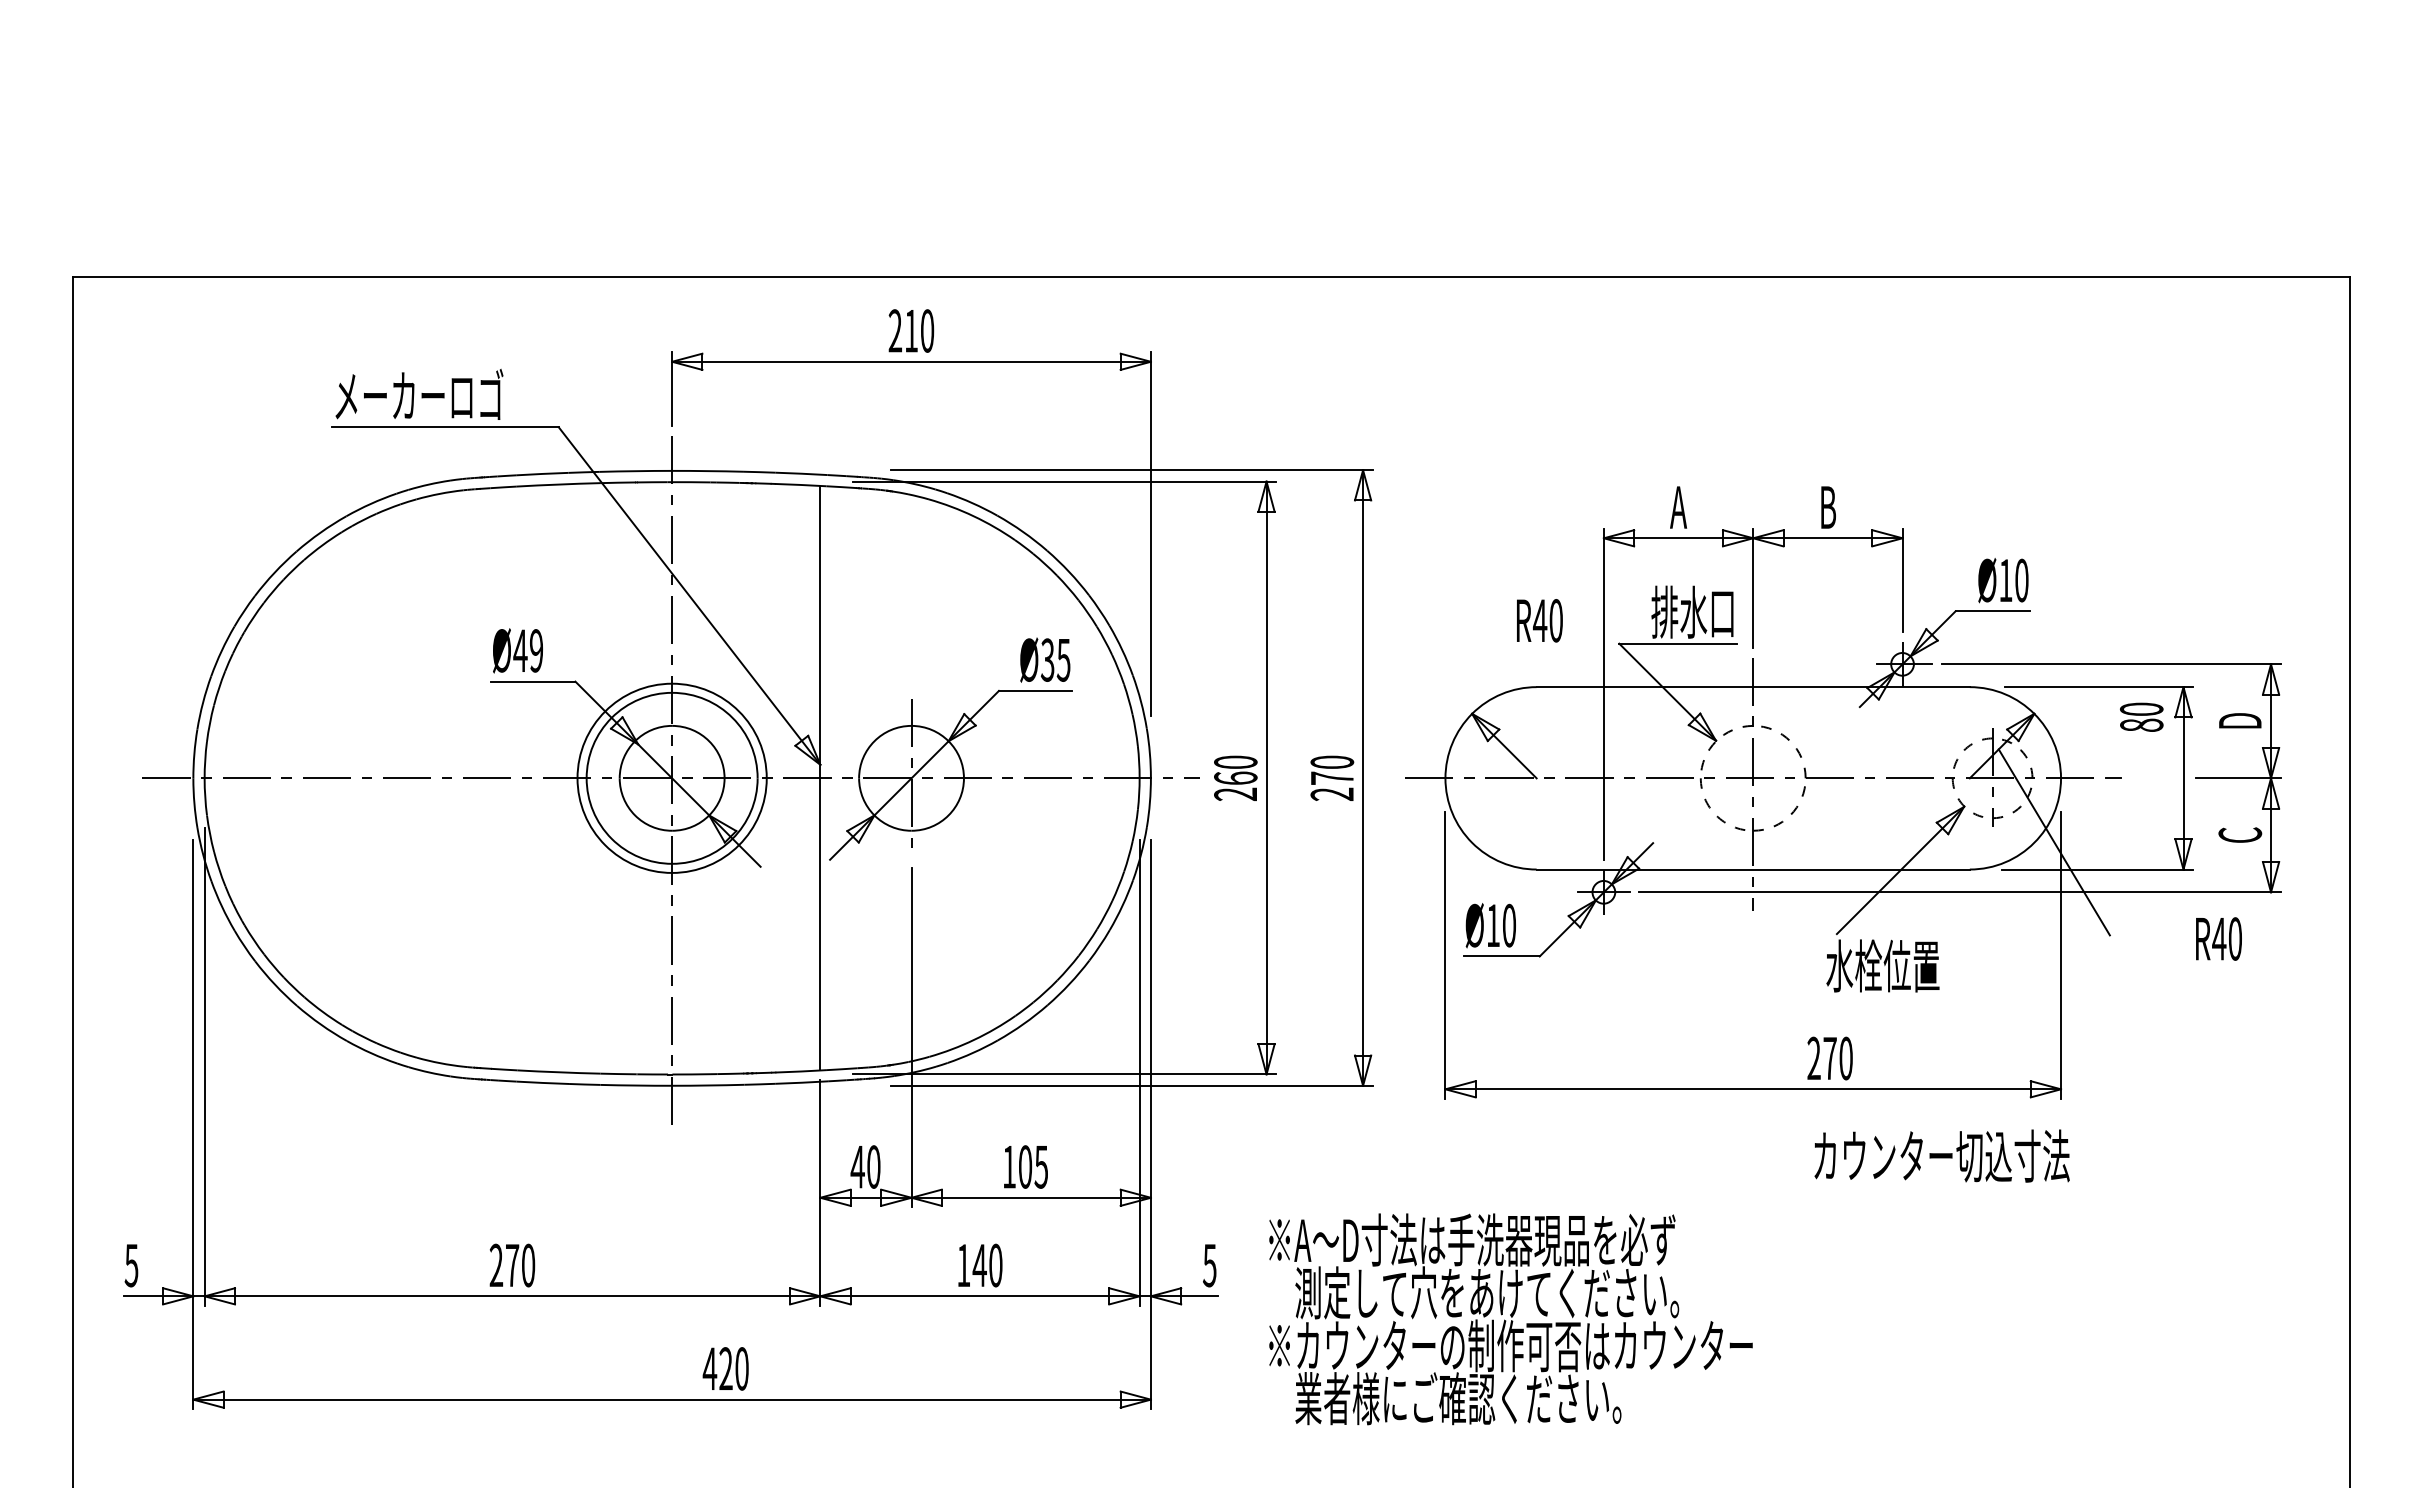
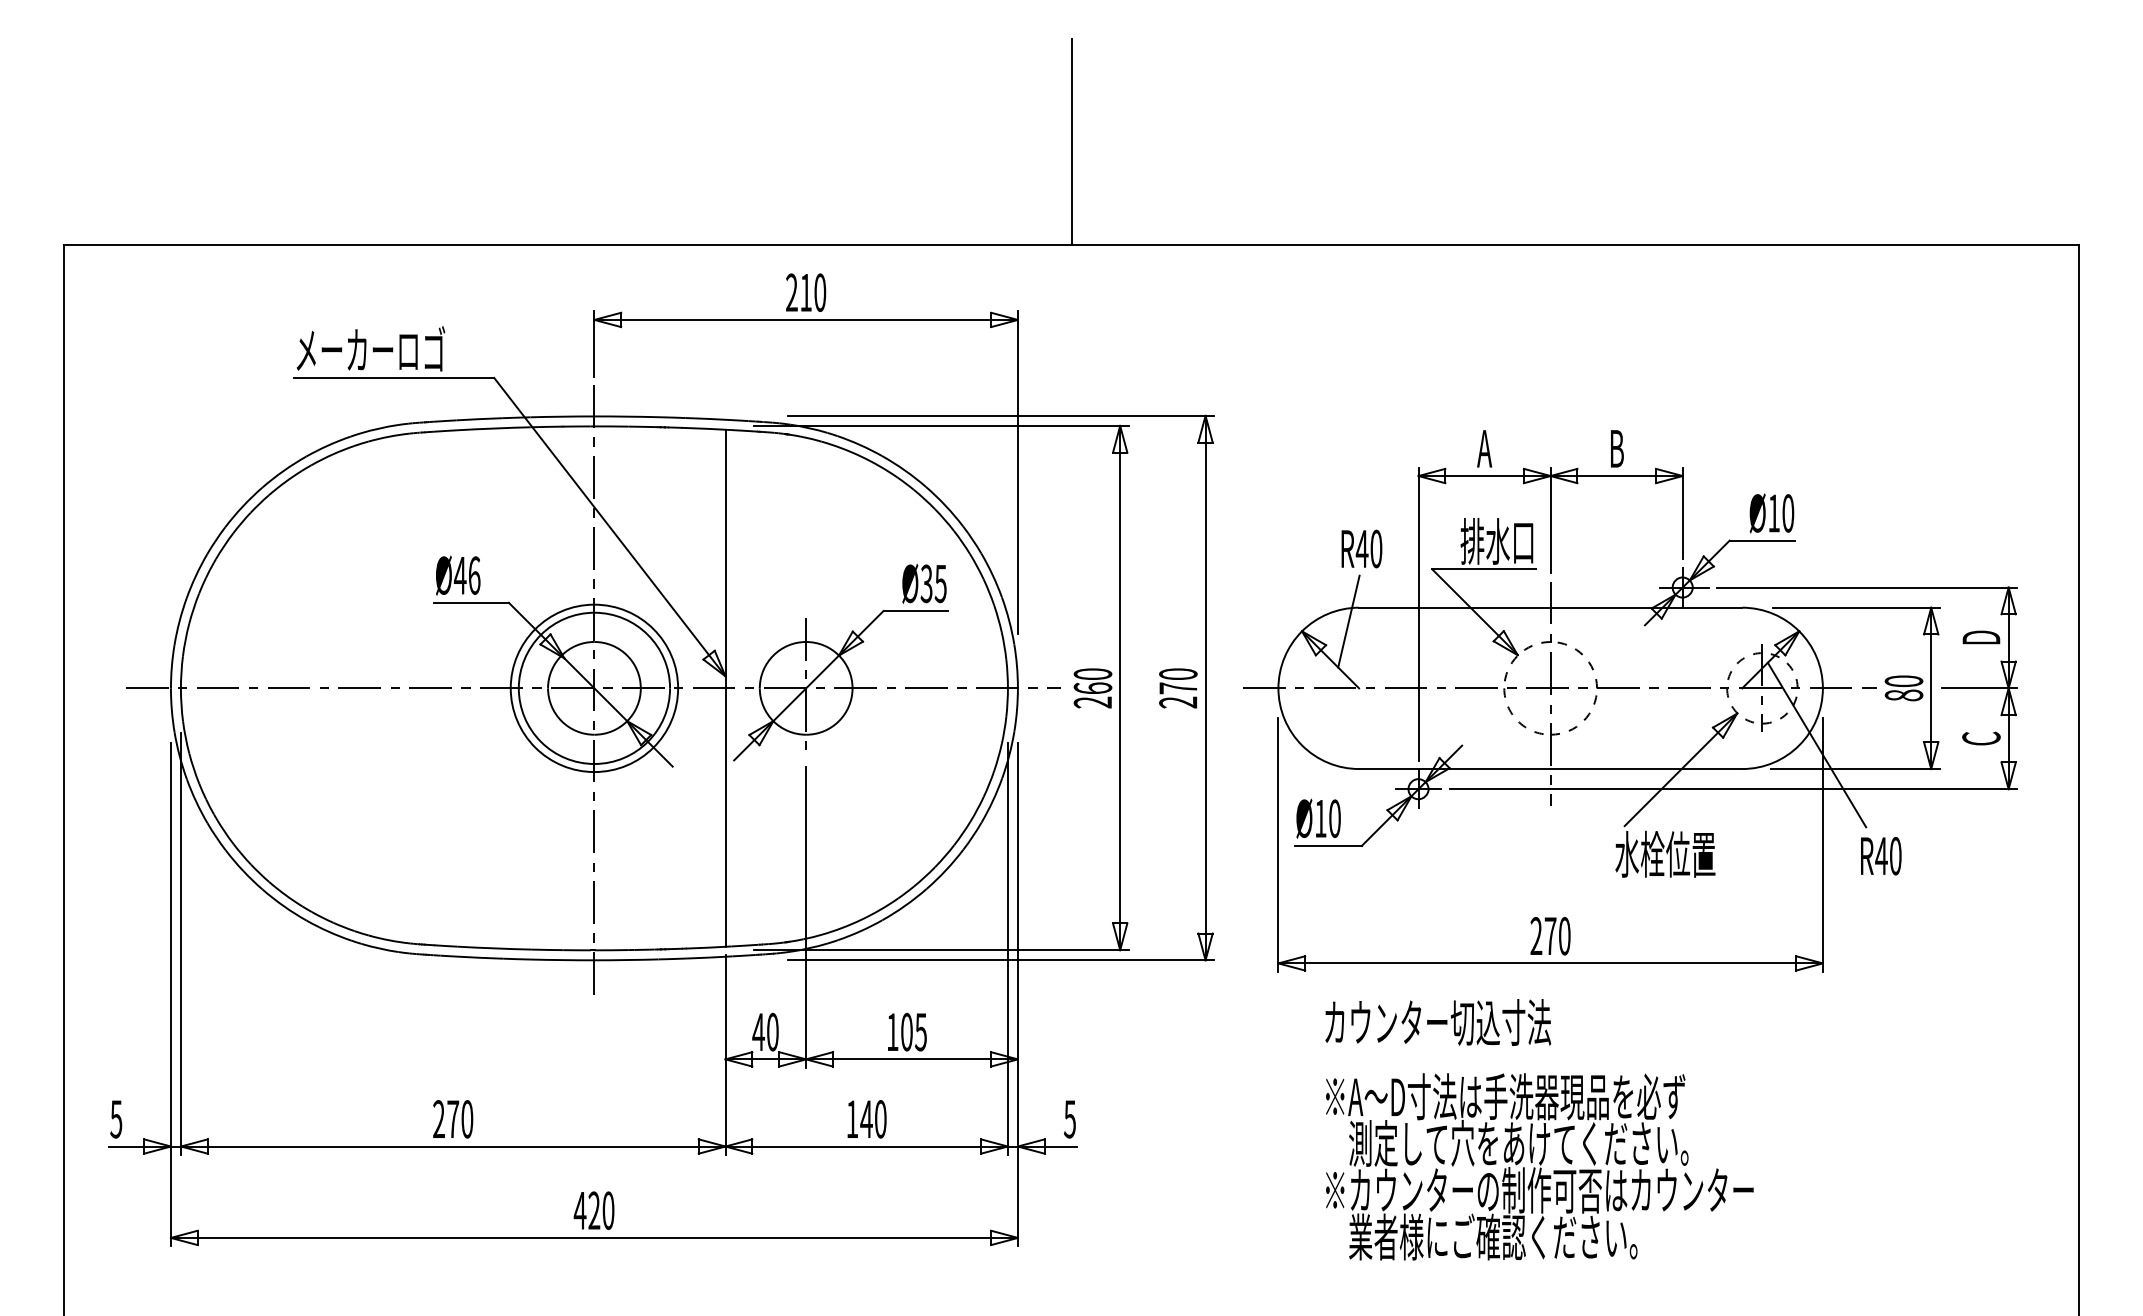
line: (1211, 160) -> (1071, 141), added
text: (536, 650) -> (474, 575), Ø49 -> Ø46
line: (1525, 702) -> (1349, 621), added
text: (2141, 716) -> (1903, 687), moved
text: (2218, 938) -> (1880, 855), moved
text: (1829, 1058) -> (1550, 936), moved
text: (1941, 1155) -> (1437, 1021), moved
text: (1510, 1319) -> (1539, 1167), moved
text: (725, 1368) -> (593, 1210), moved

